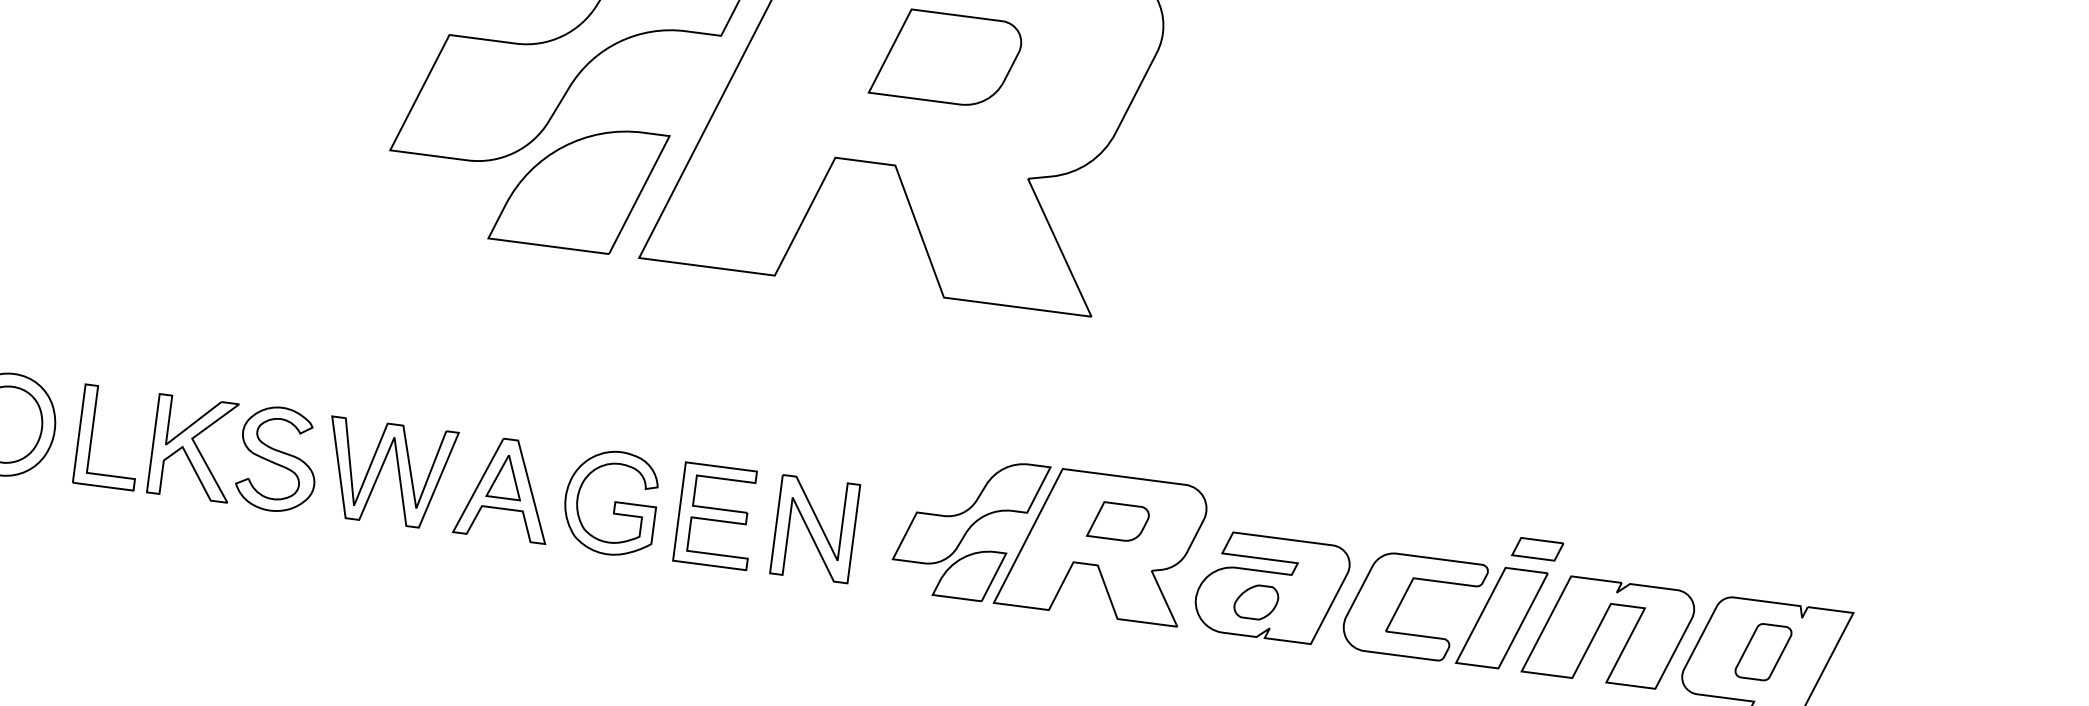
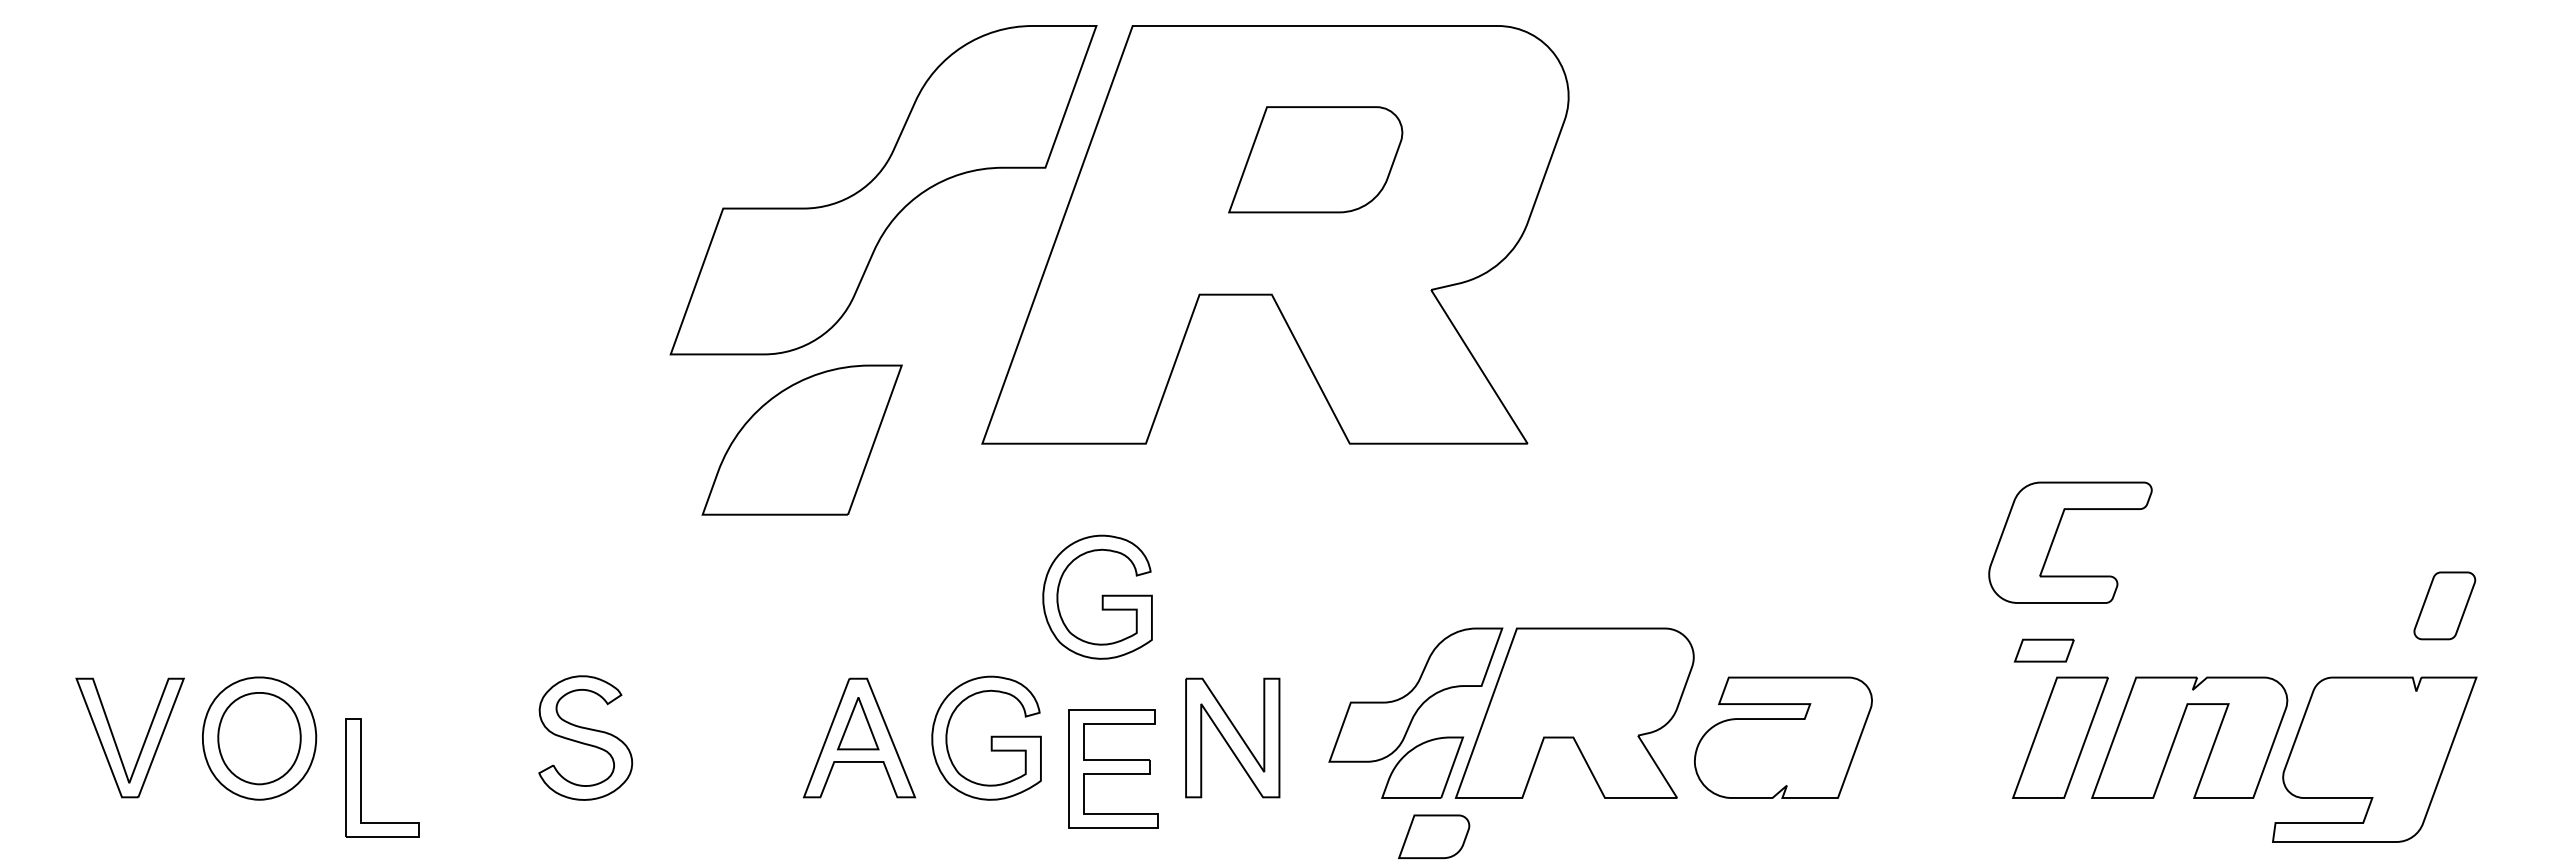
part: (578, 186) -> (801, 439), moved
part: (718, 397) -> (1097, 596), added
part: (92, 434) -> (361, 777), moved
part: (193, 447) -> (483, 737), removed
part: (381, 470) -> (709, 735), removed
part: (716, 515) -> (1113, 768), moved
part: (1118, 521) -> (1434, 836), moved
part: (1537, 549) -> (2043, 650), moved
part: (1402, 600) -> (2055, 537), moved
part: (1255, 601) -> (1766, 756), removed
part: (1763, 651) -> (2444, 605), moved

